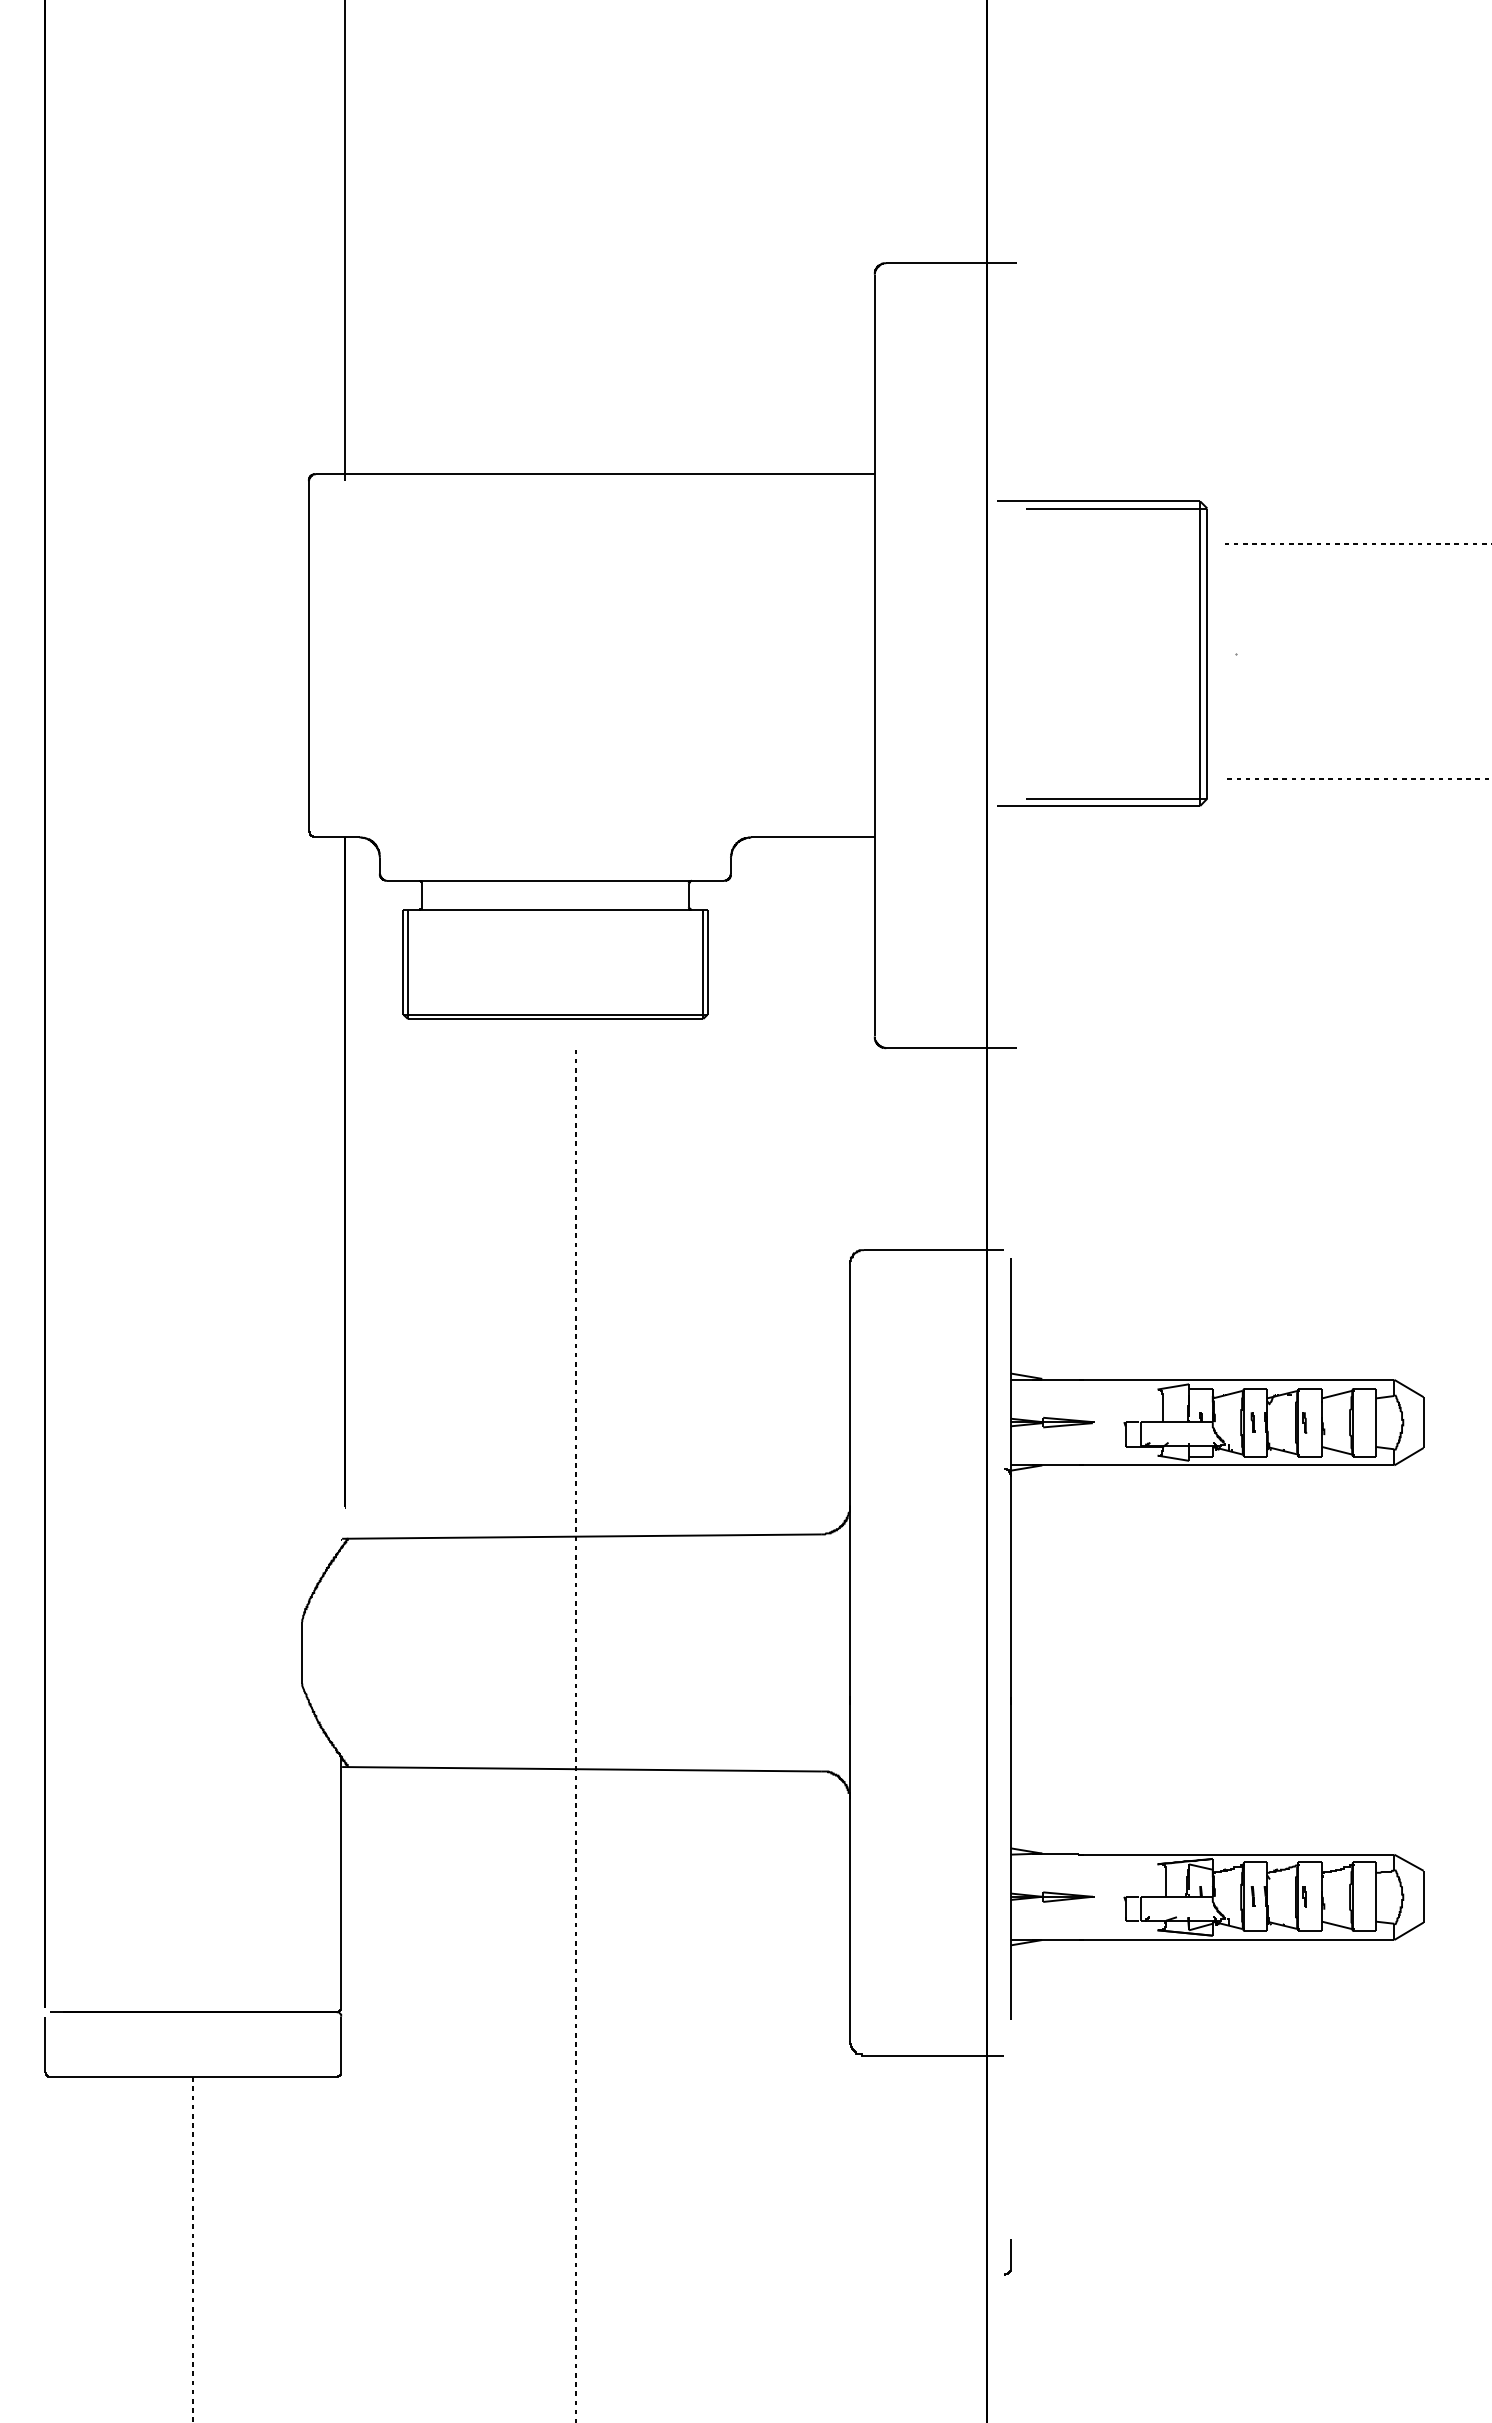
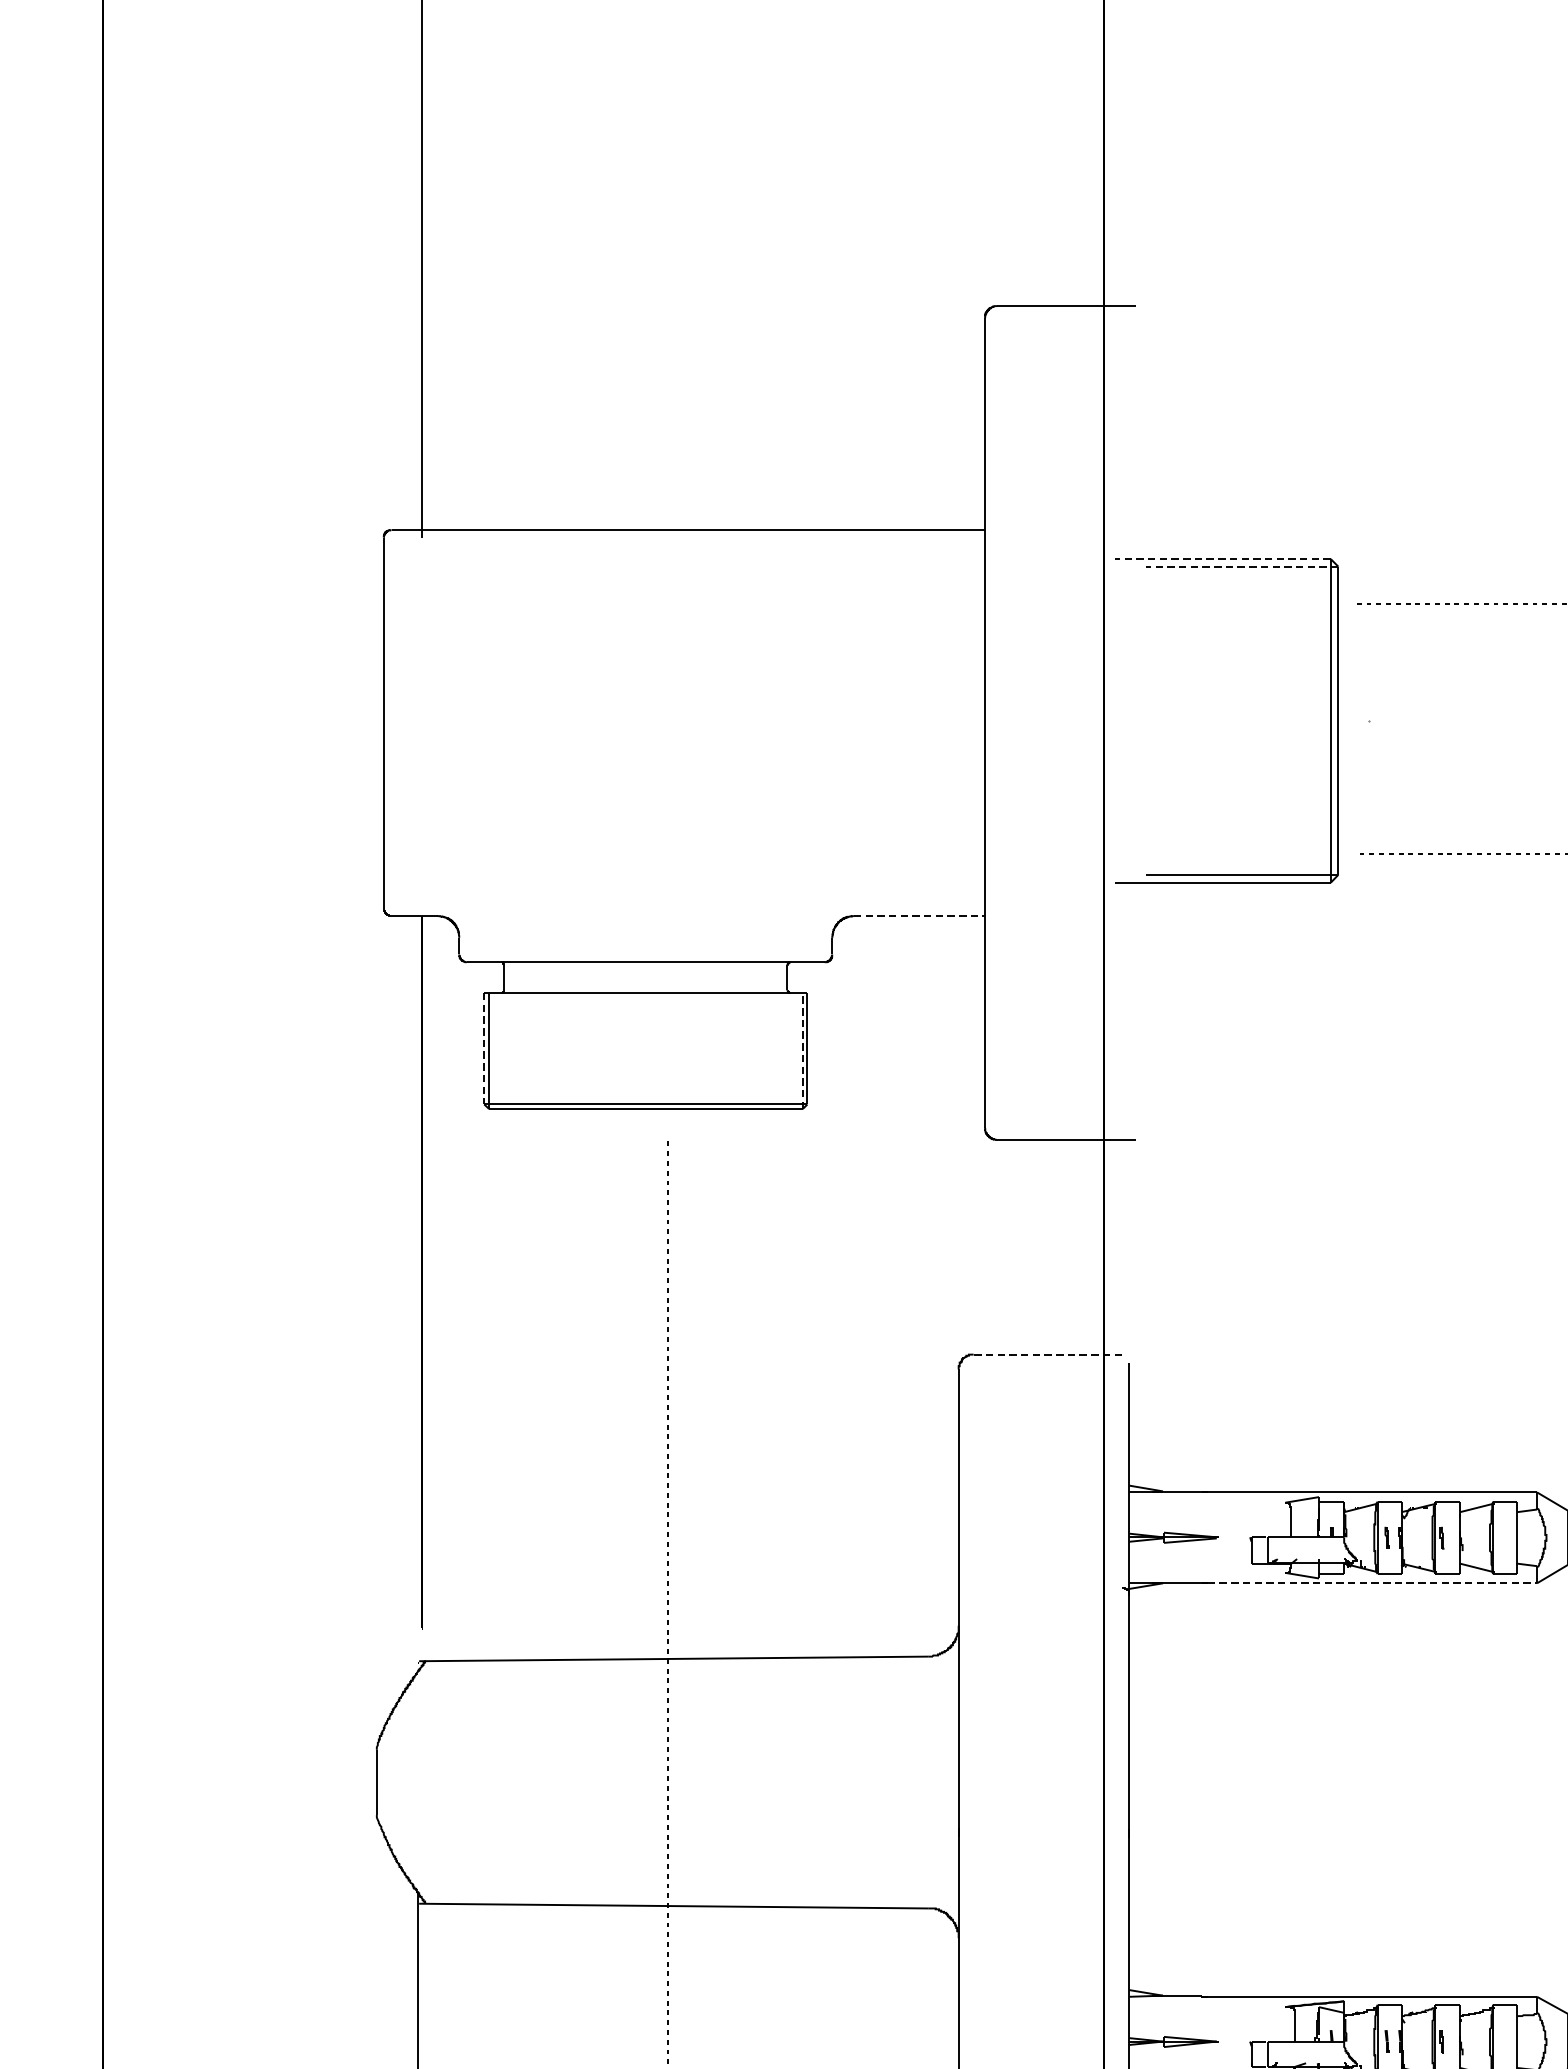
line: (1098, 501) -> (1222, 559), solid -> dashed
line: (1116, 508) -> (1241, 566), solid -> dashed
line: (813, 837) -> (919, 916), solid -> dashed
line: (403, 962) -> (484, 1048), solid -> dashed
line: (703, 964) -> (803, 1051), solid -> dashed
line: (933, 1250) -> (1047, 1354), solid -> dashed
line: (1239, 1465) -> (1372, 1583), solid -> dashed

